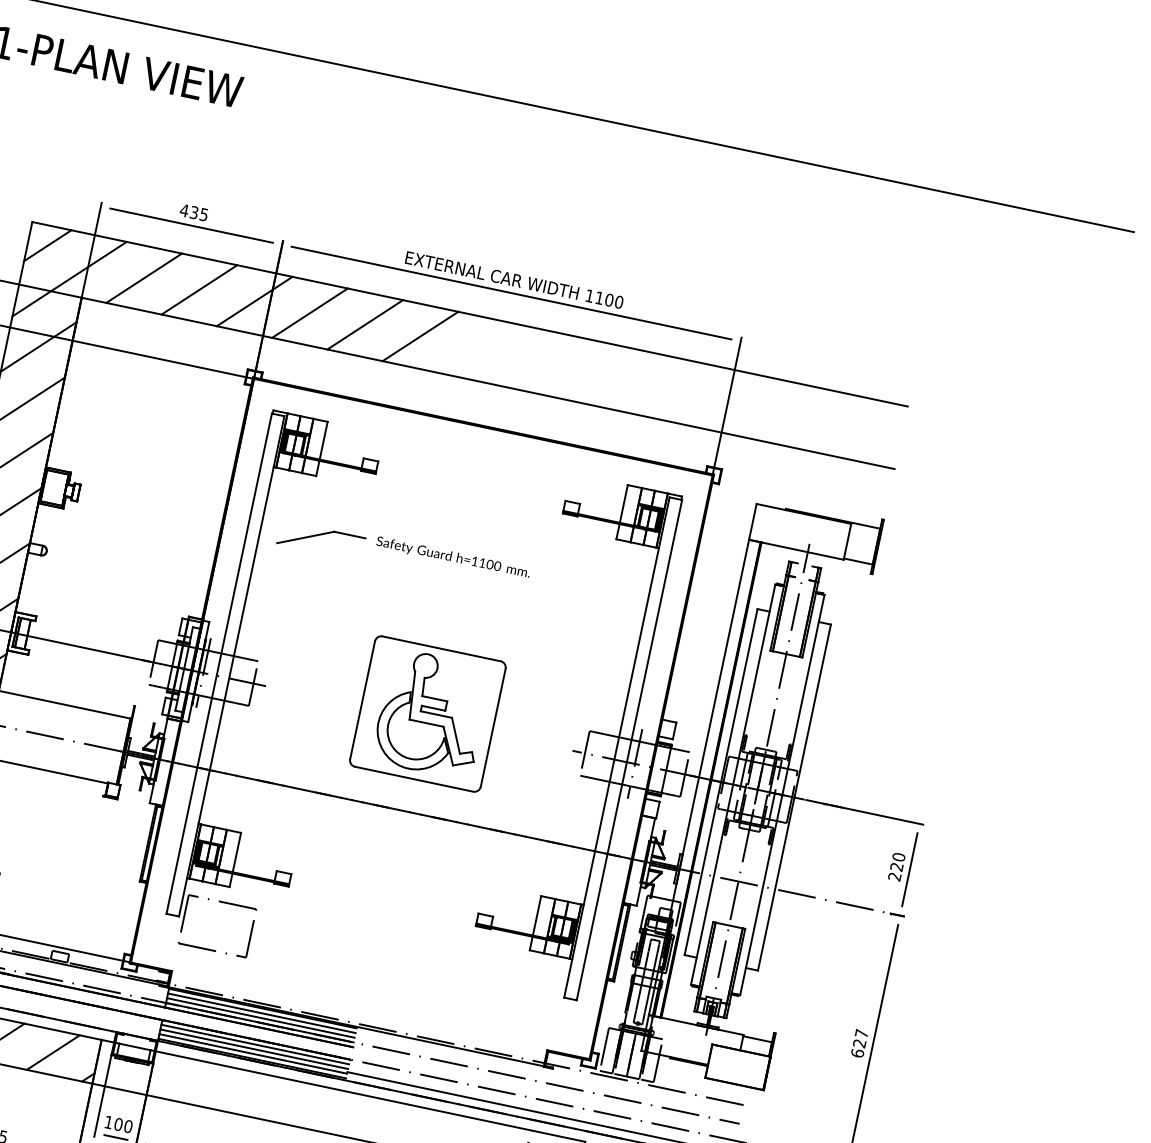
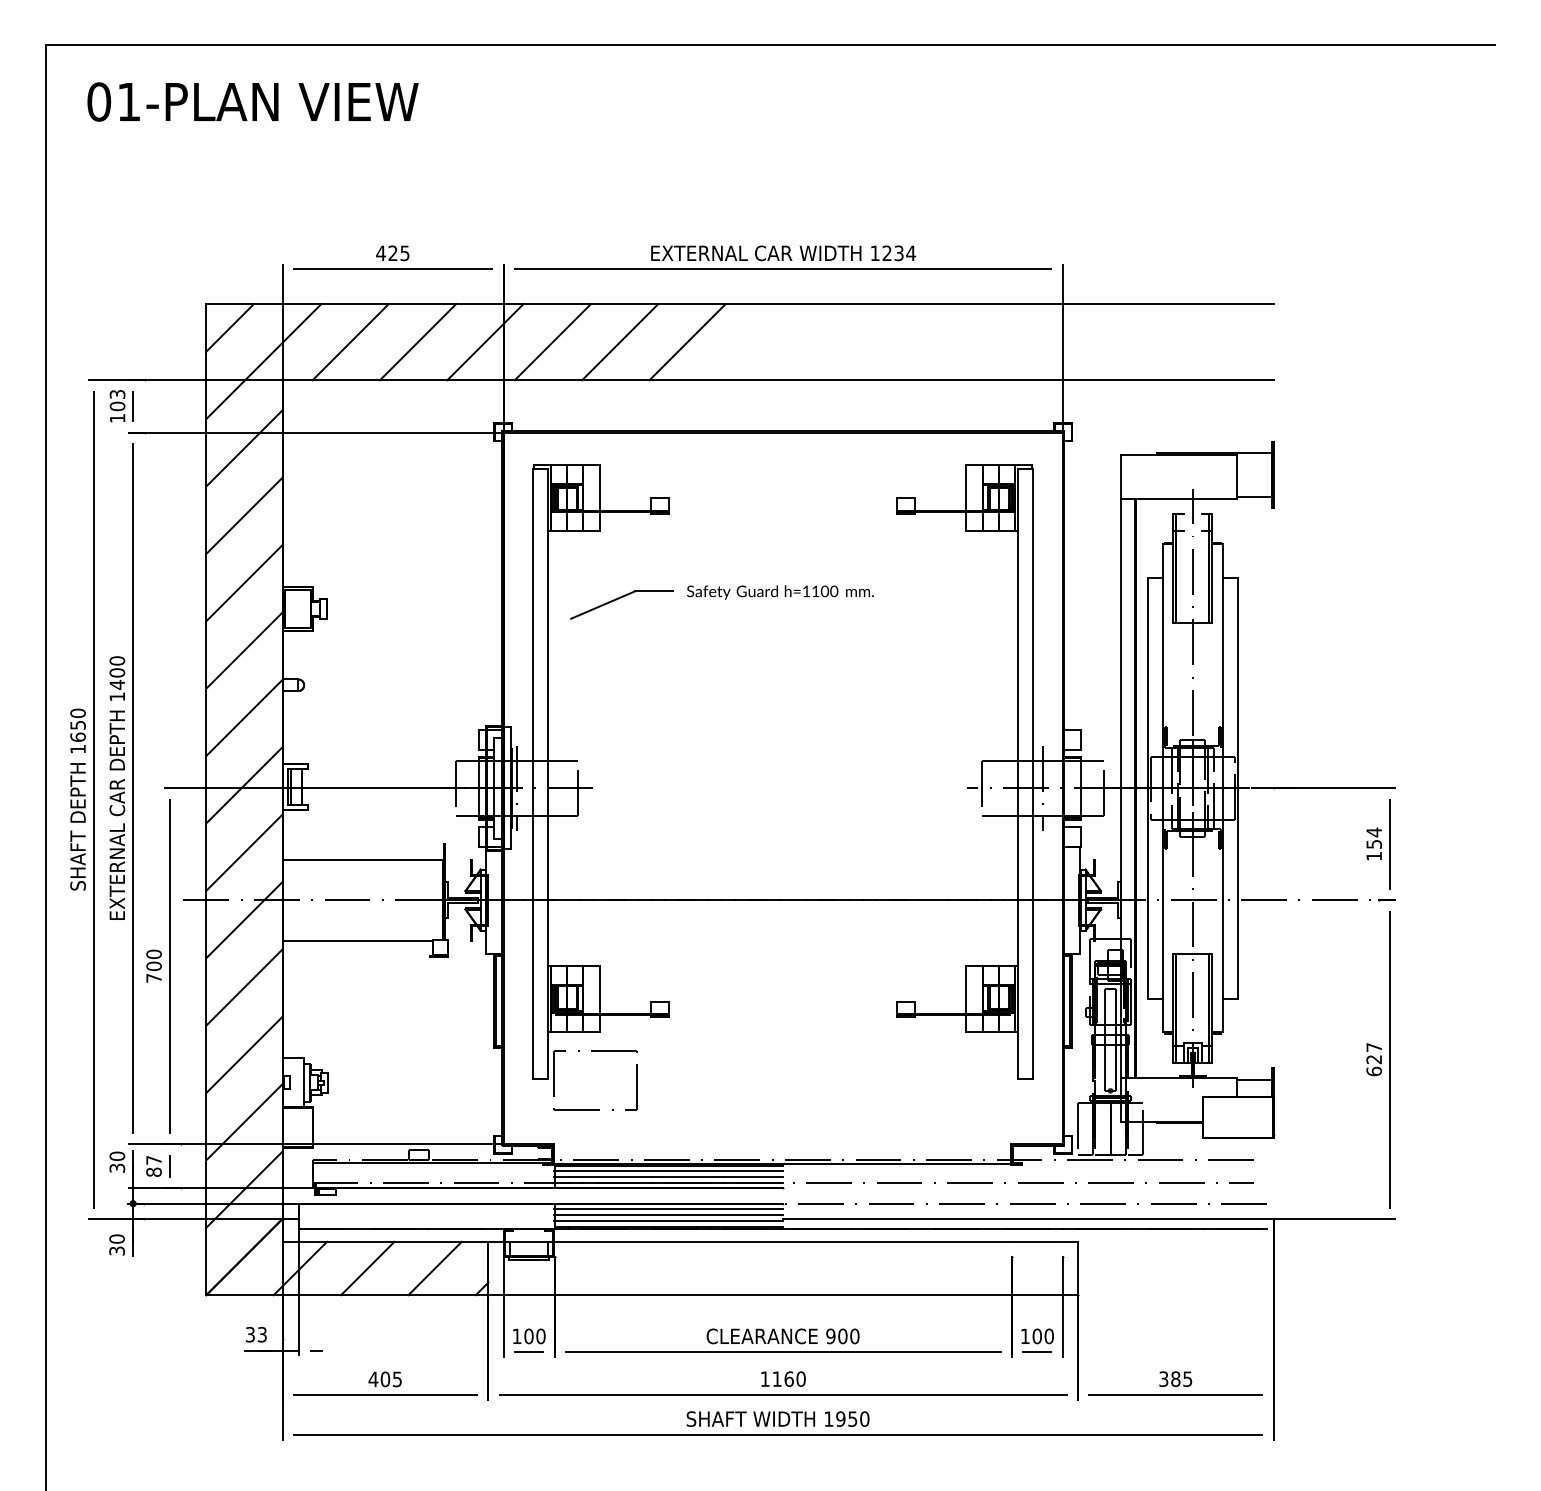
text: (193, 212) -> (392, 253), 435 -> 425
text: (609, 300) -> (899, 253), 1100 -> 1234
part: (427, 713) -> (788, 780), removed
text: (897, 866) -> (1374, 843), 220 -> 154

